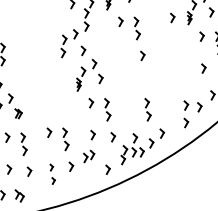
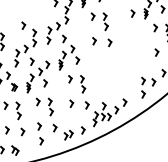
part: (122, 54) -> (94, 41), added
part: (42, 74) -> (32, 57), added
part: (148, 110) -> (114, 84), removed
part: (88, 156) -> (68, 135), moved
part: (52, 173) -> (40, 133), size x1.43

